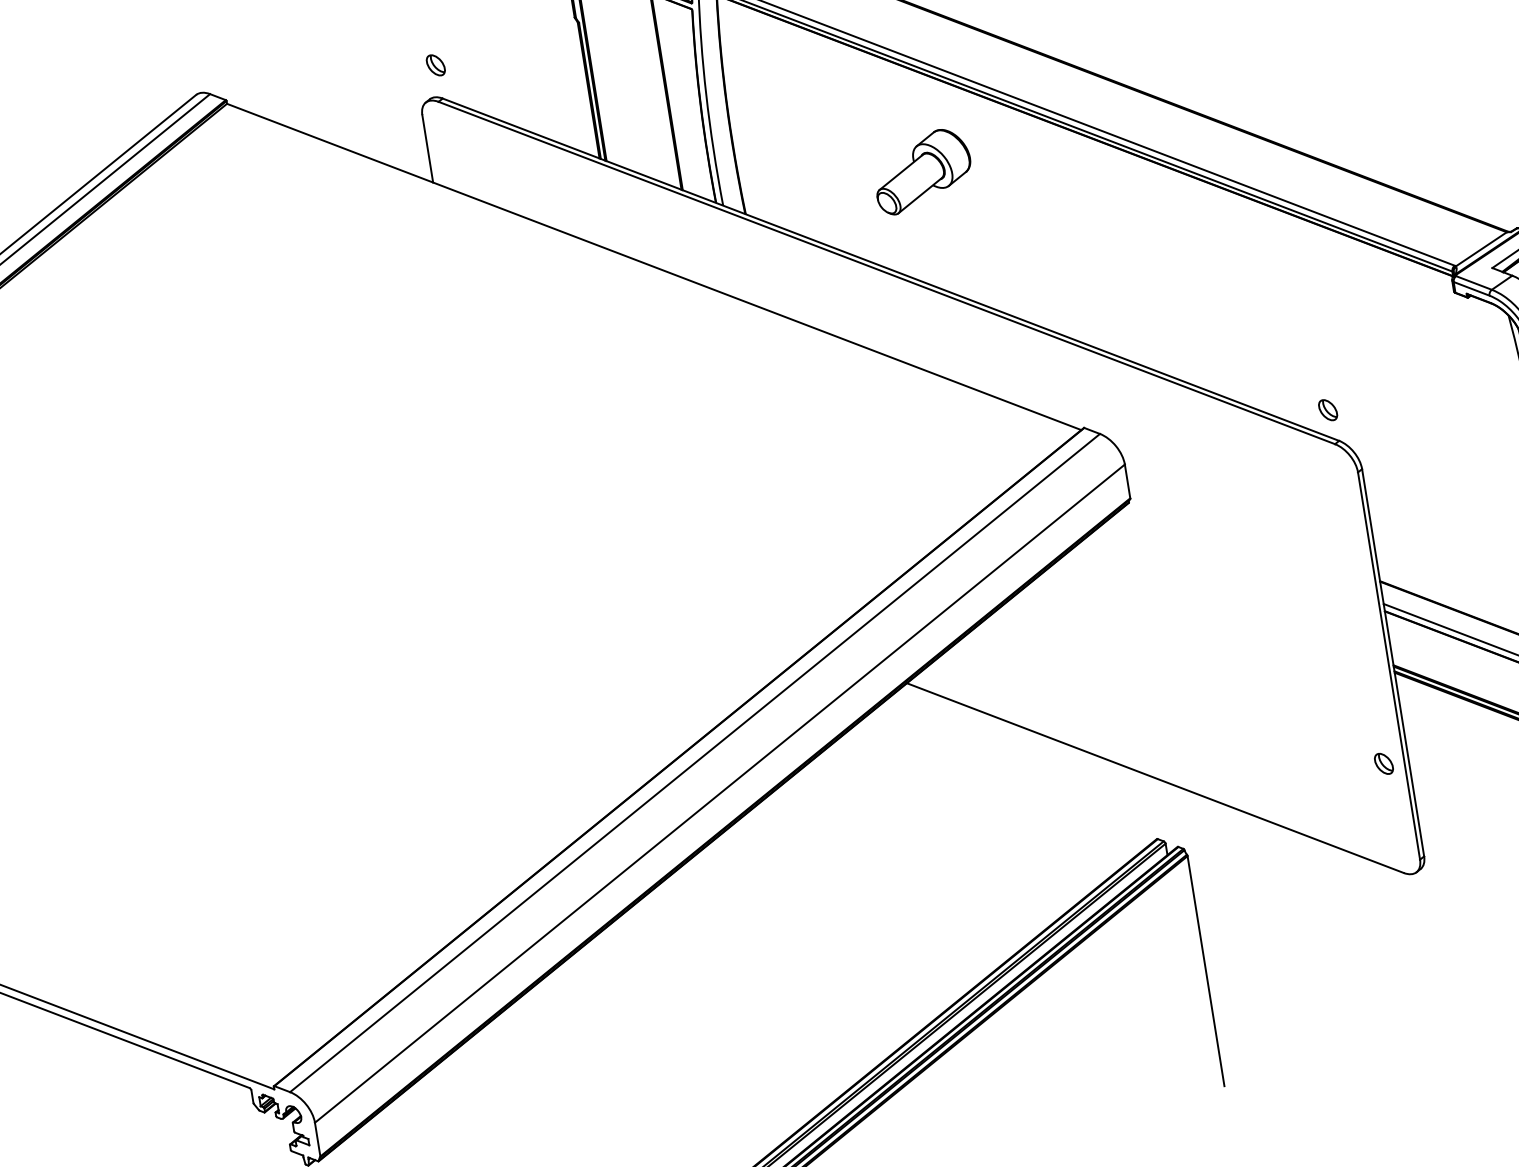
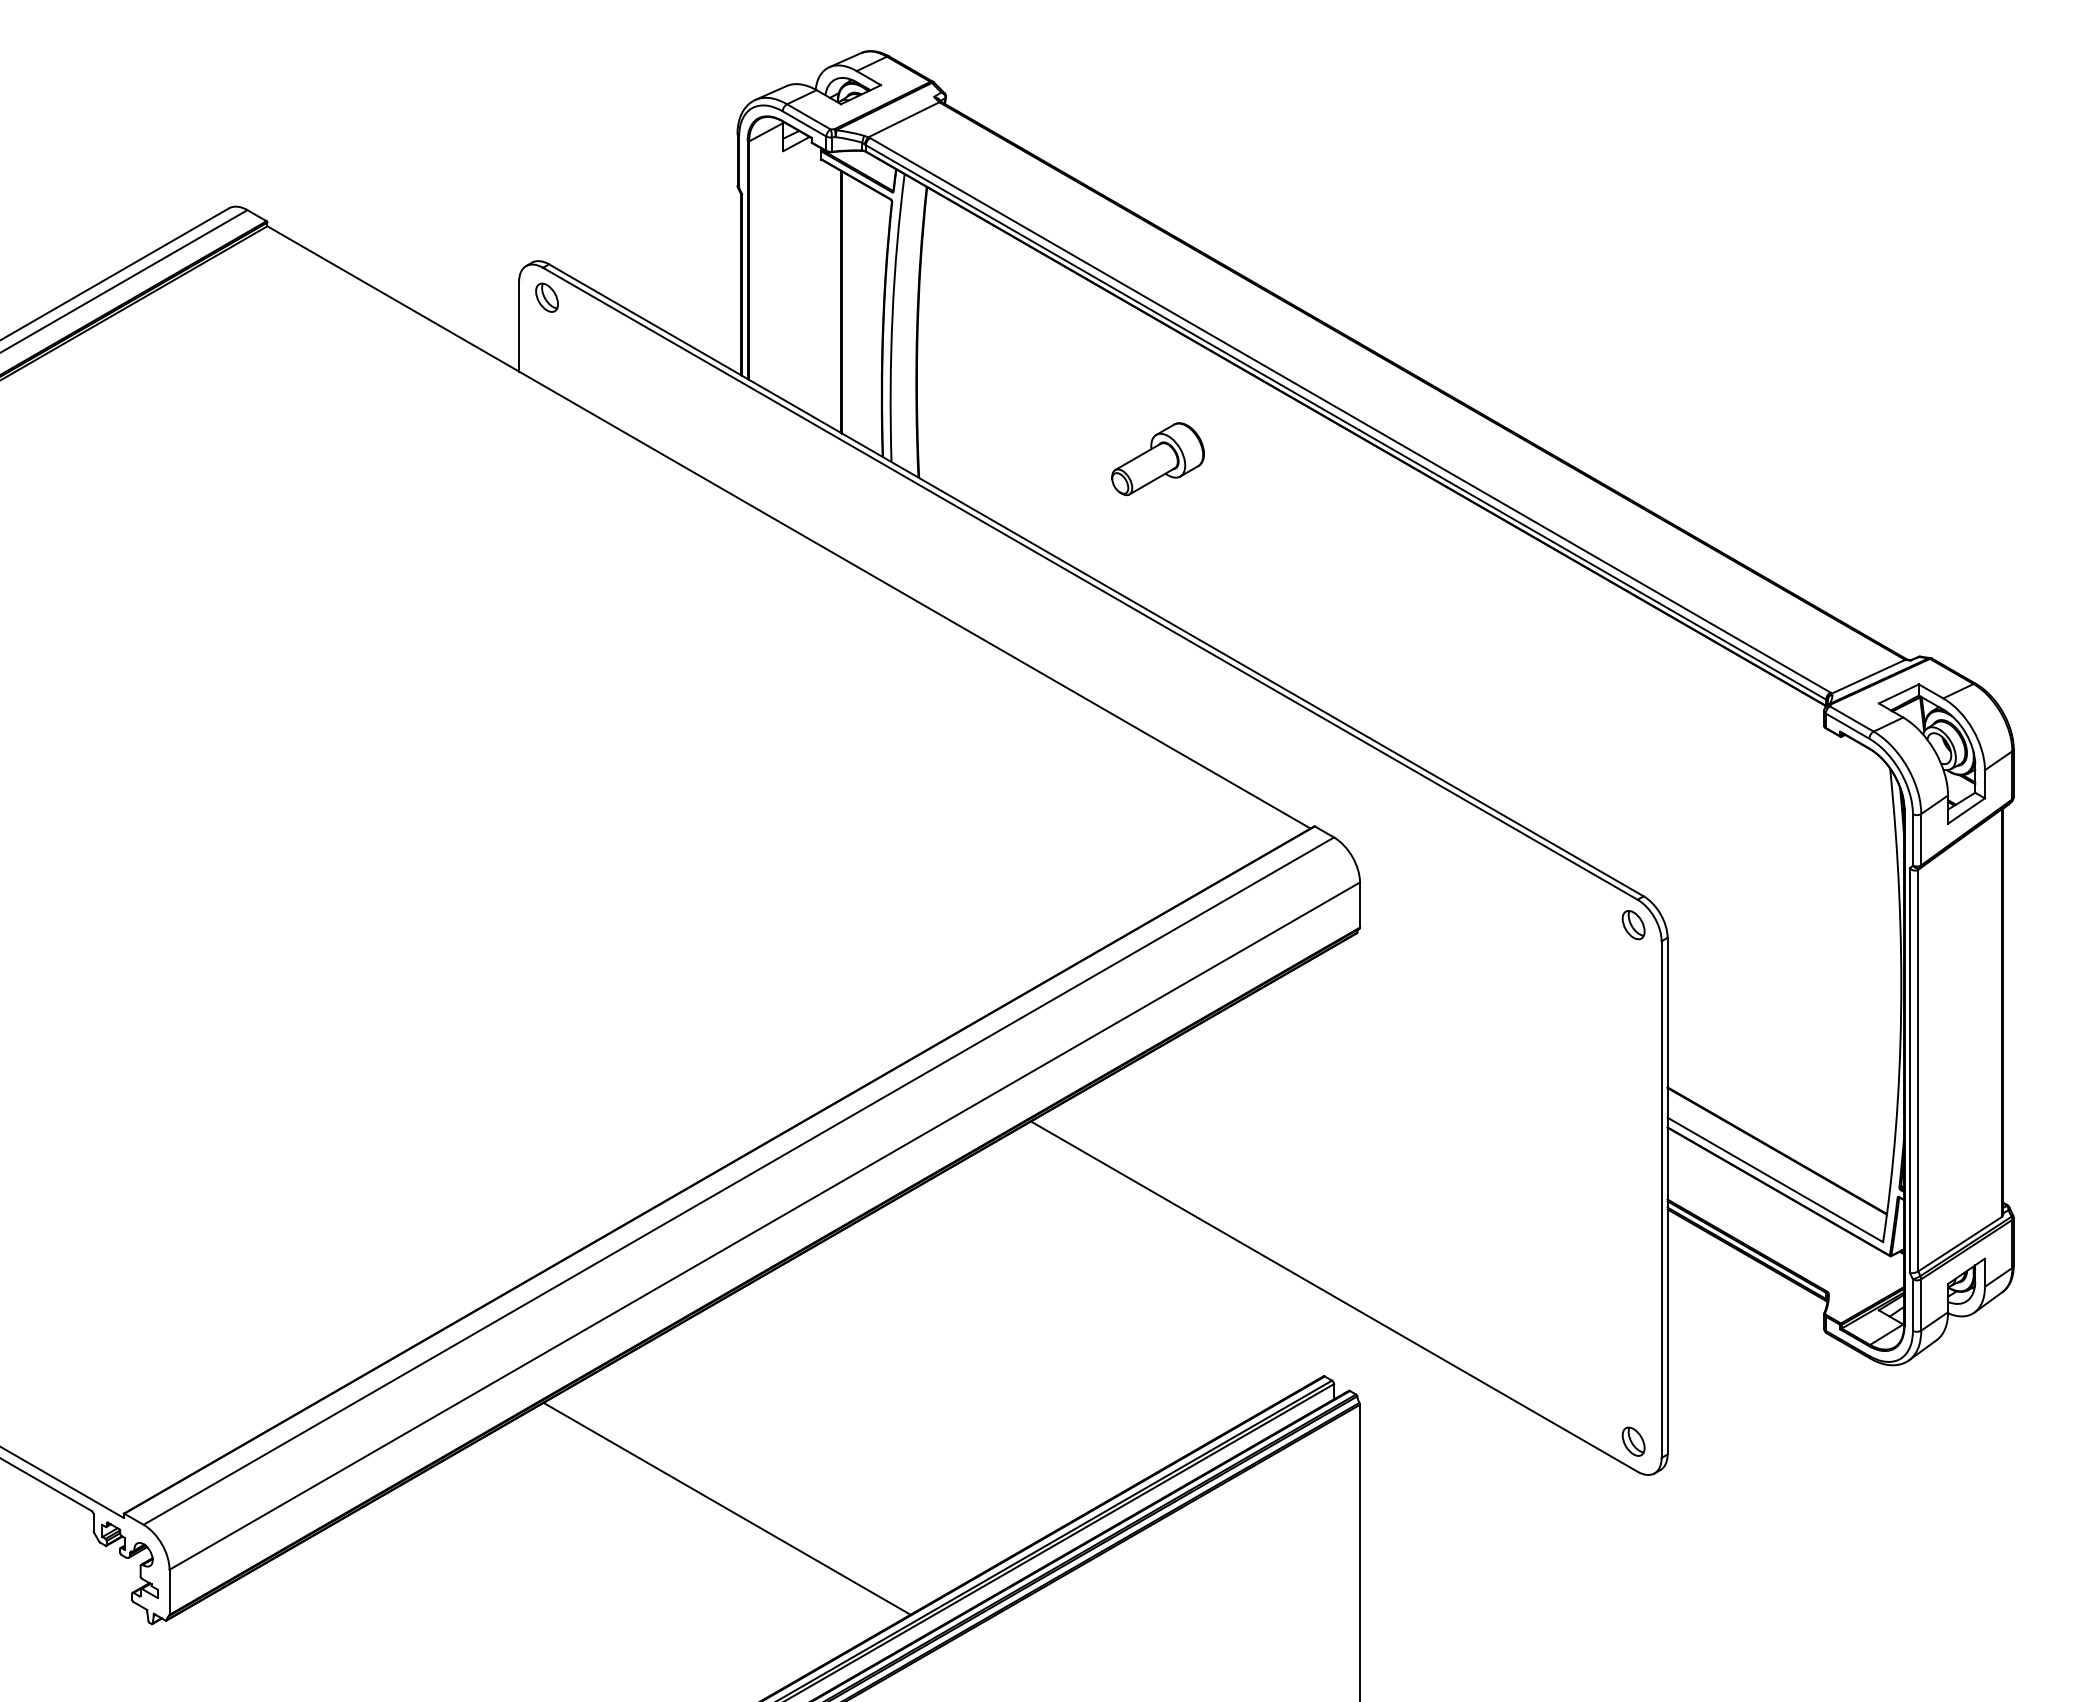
part: (435, 65) -> (546, 297), moved
part: (922, 171) -> (1157, 459), size x0.71
part: (1328, 410) -> (1633, 925), moved
part: (1383, 763) -> (1633, 1441), moved
line: (725, 1009) -> (726, 1508), added

